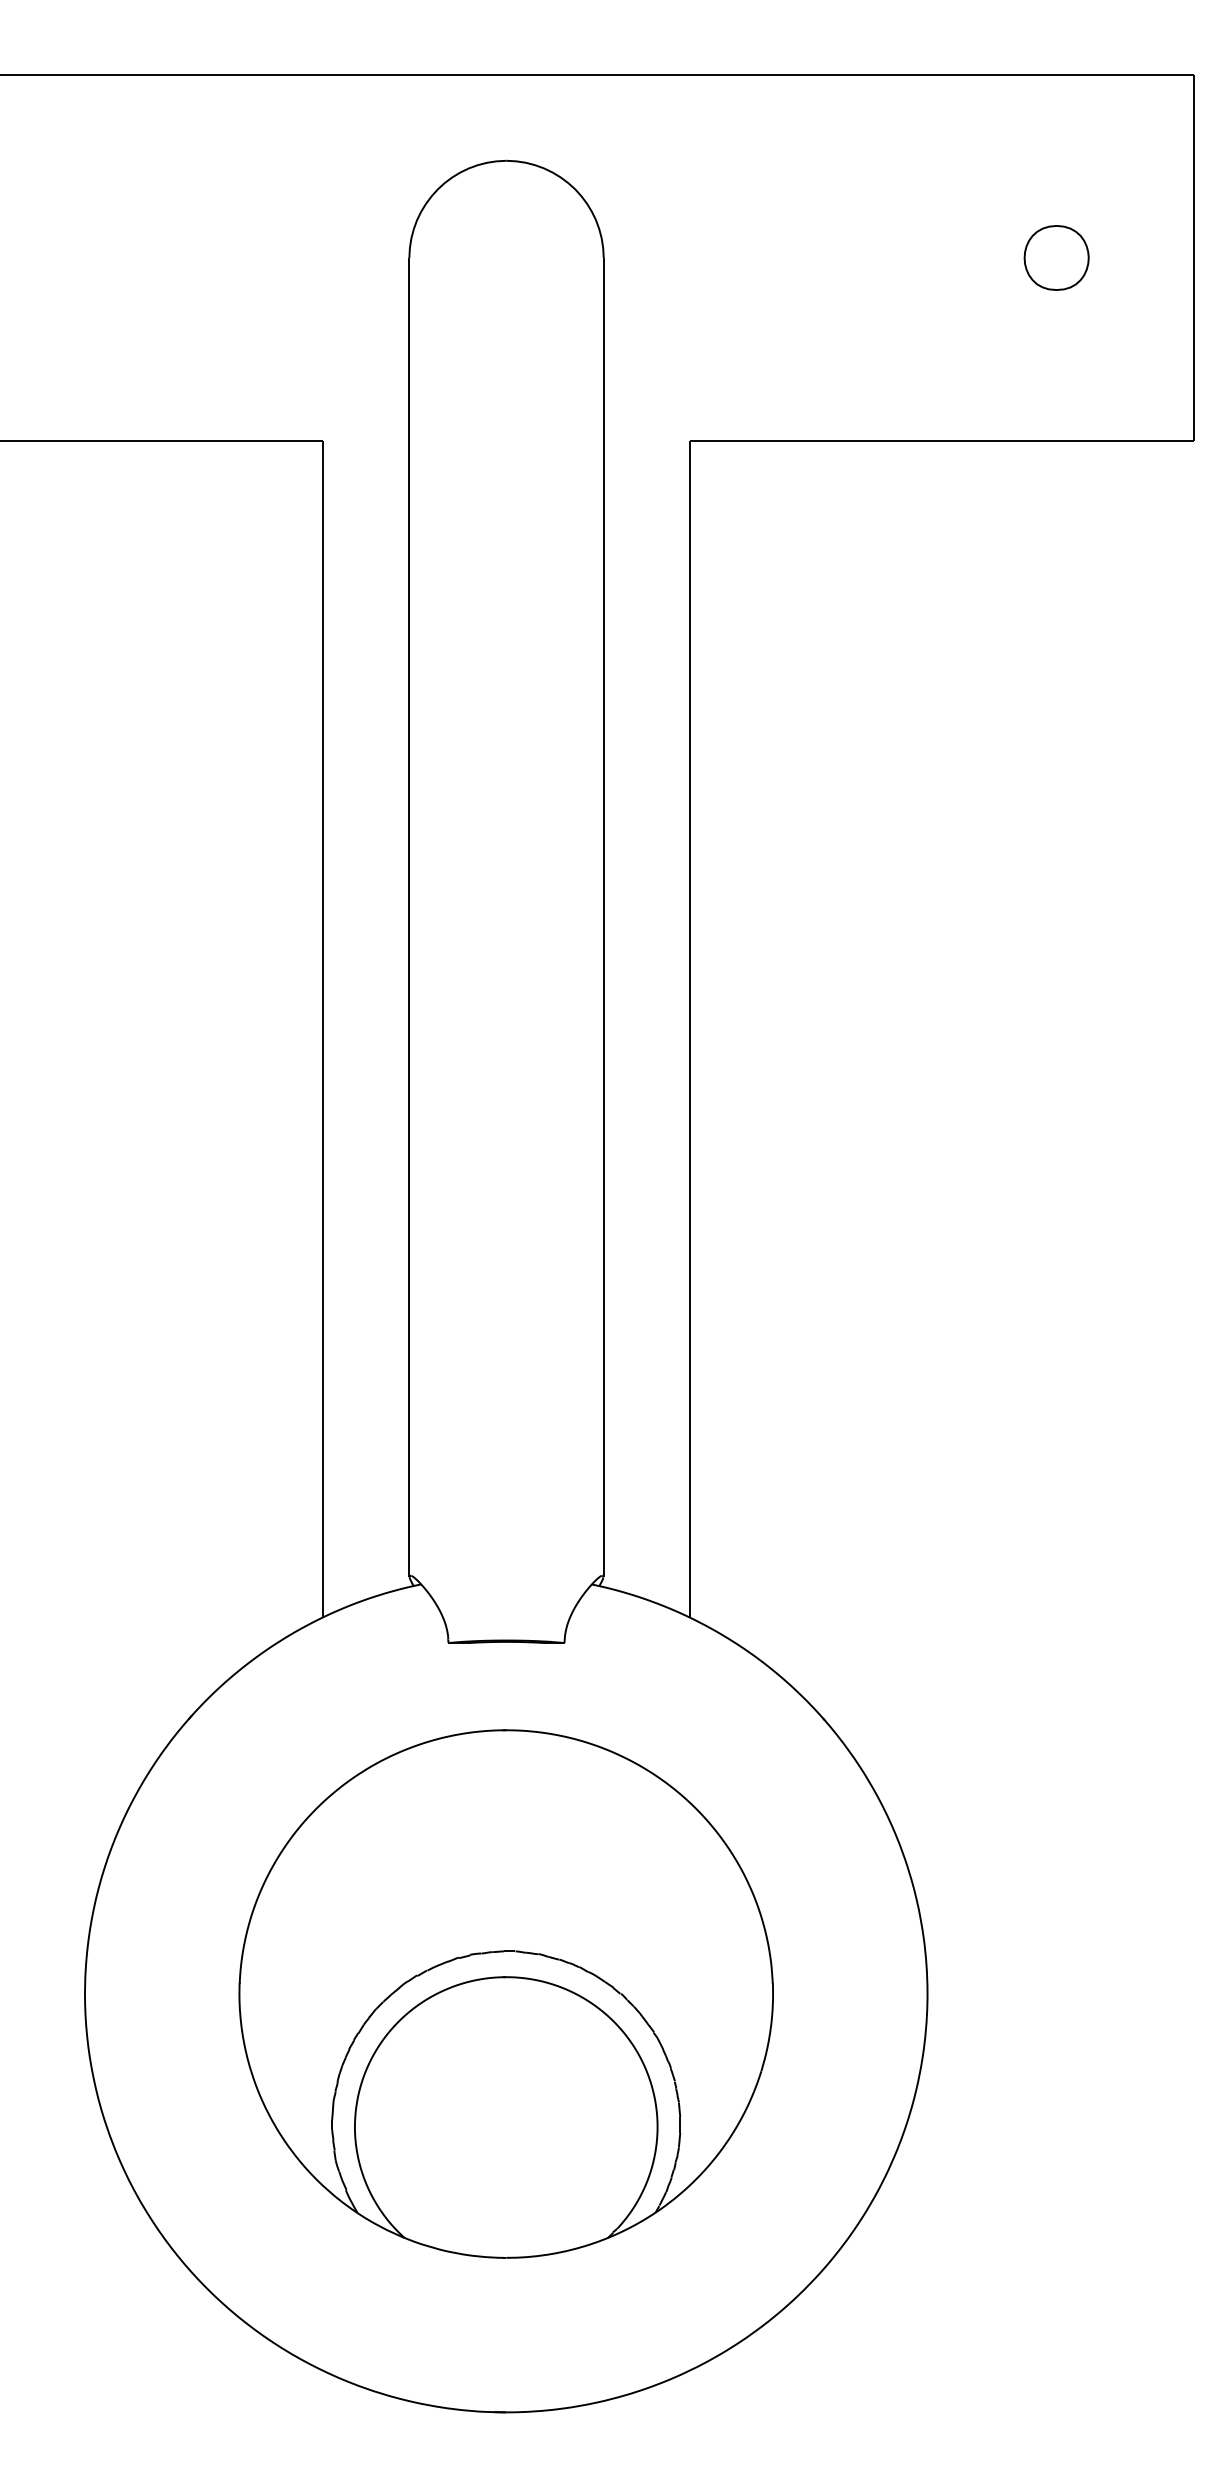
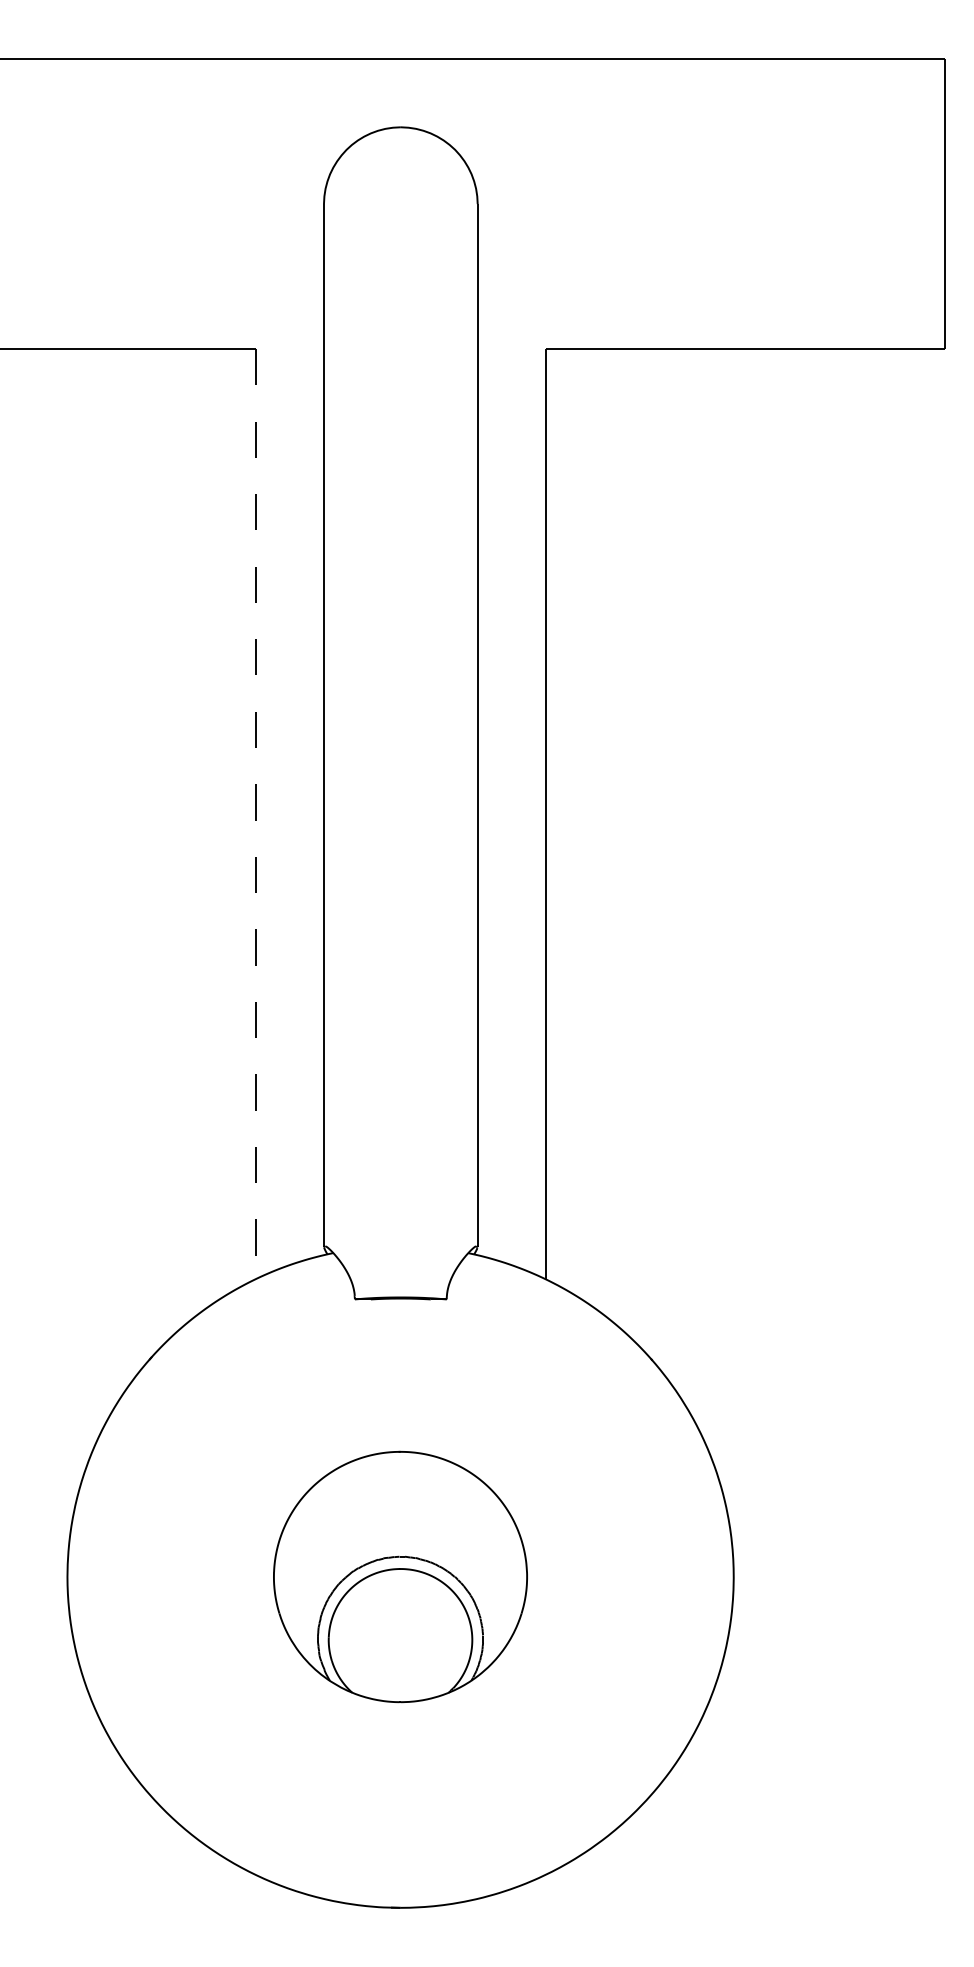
part: (1056, 257) -> (835, 203), removed
line: (323, 1029) -> (256, 814), solid -> dashed
part: (505, 1993) -> (400, 1576), size x0.6

